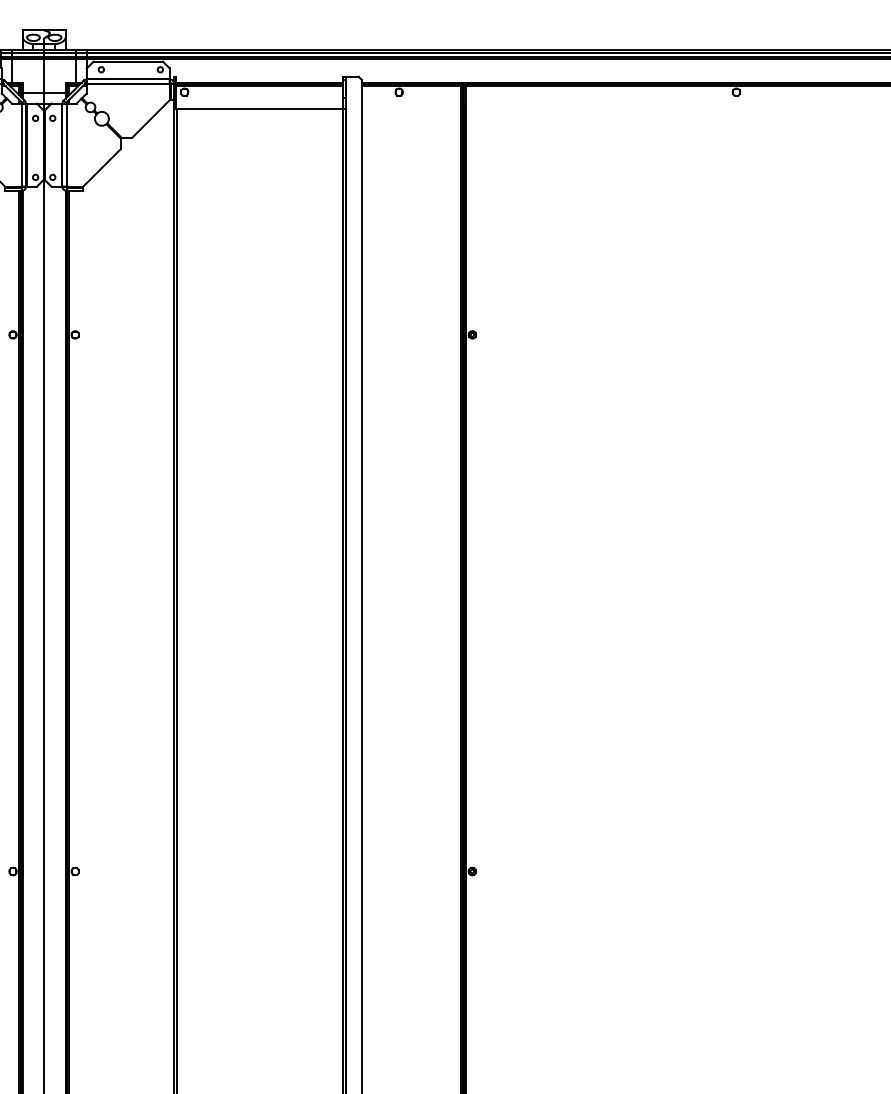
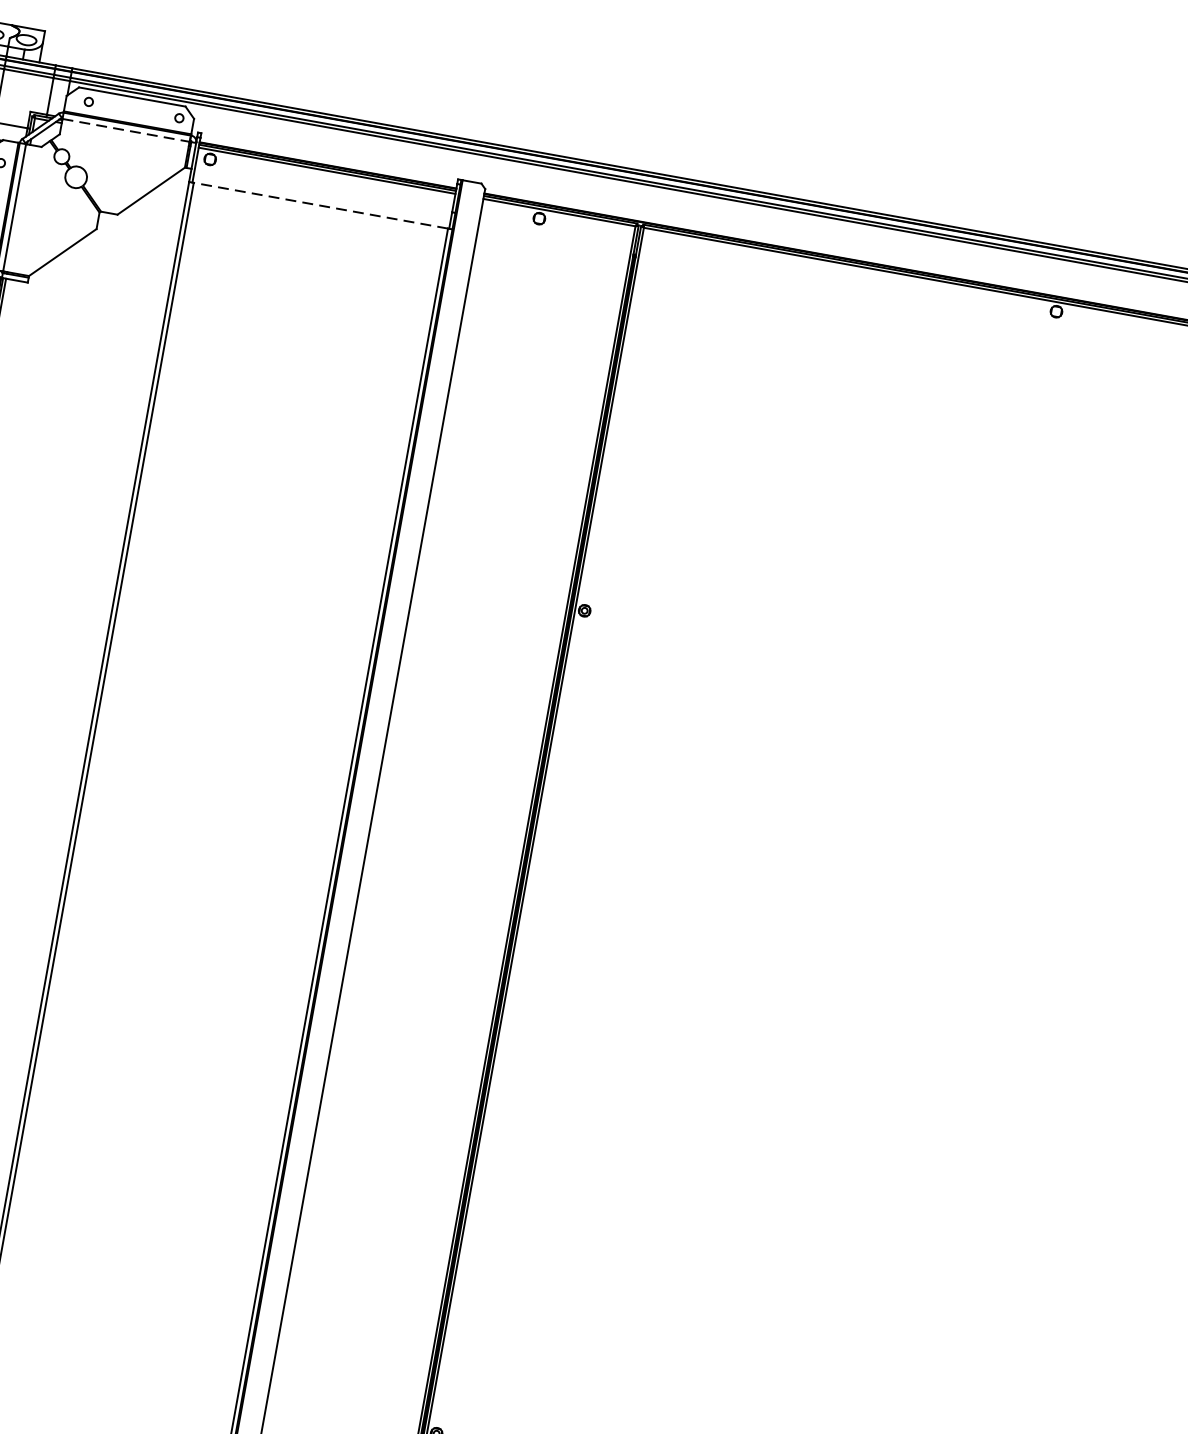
line: (128, 83) -> (126, 130), solid -> dashed
line: (259, 108) -> (320, 204), solid -> dashed

